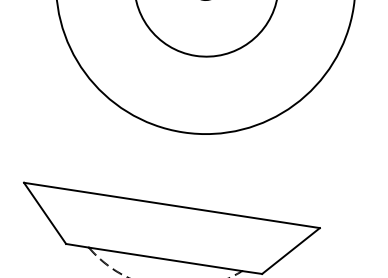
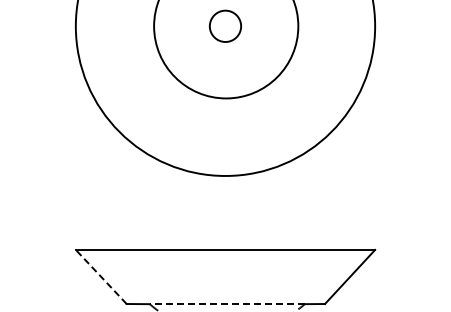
line: (44, 212) -> (100, 276), solid -> dashed
line: (165, 259) -> (227, 304), solid -> dashed

